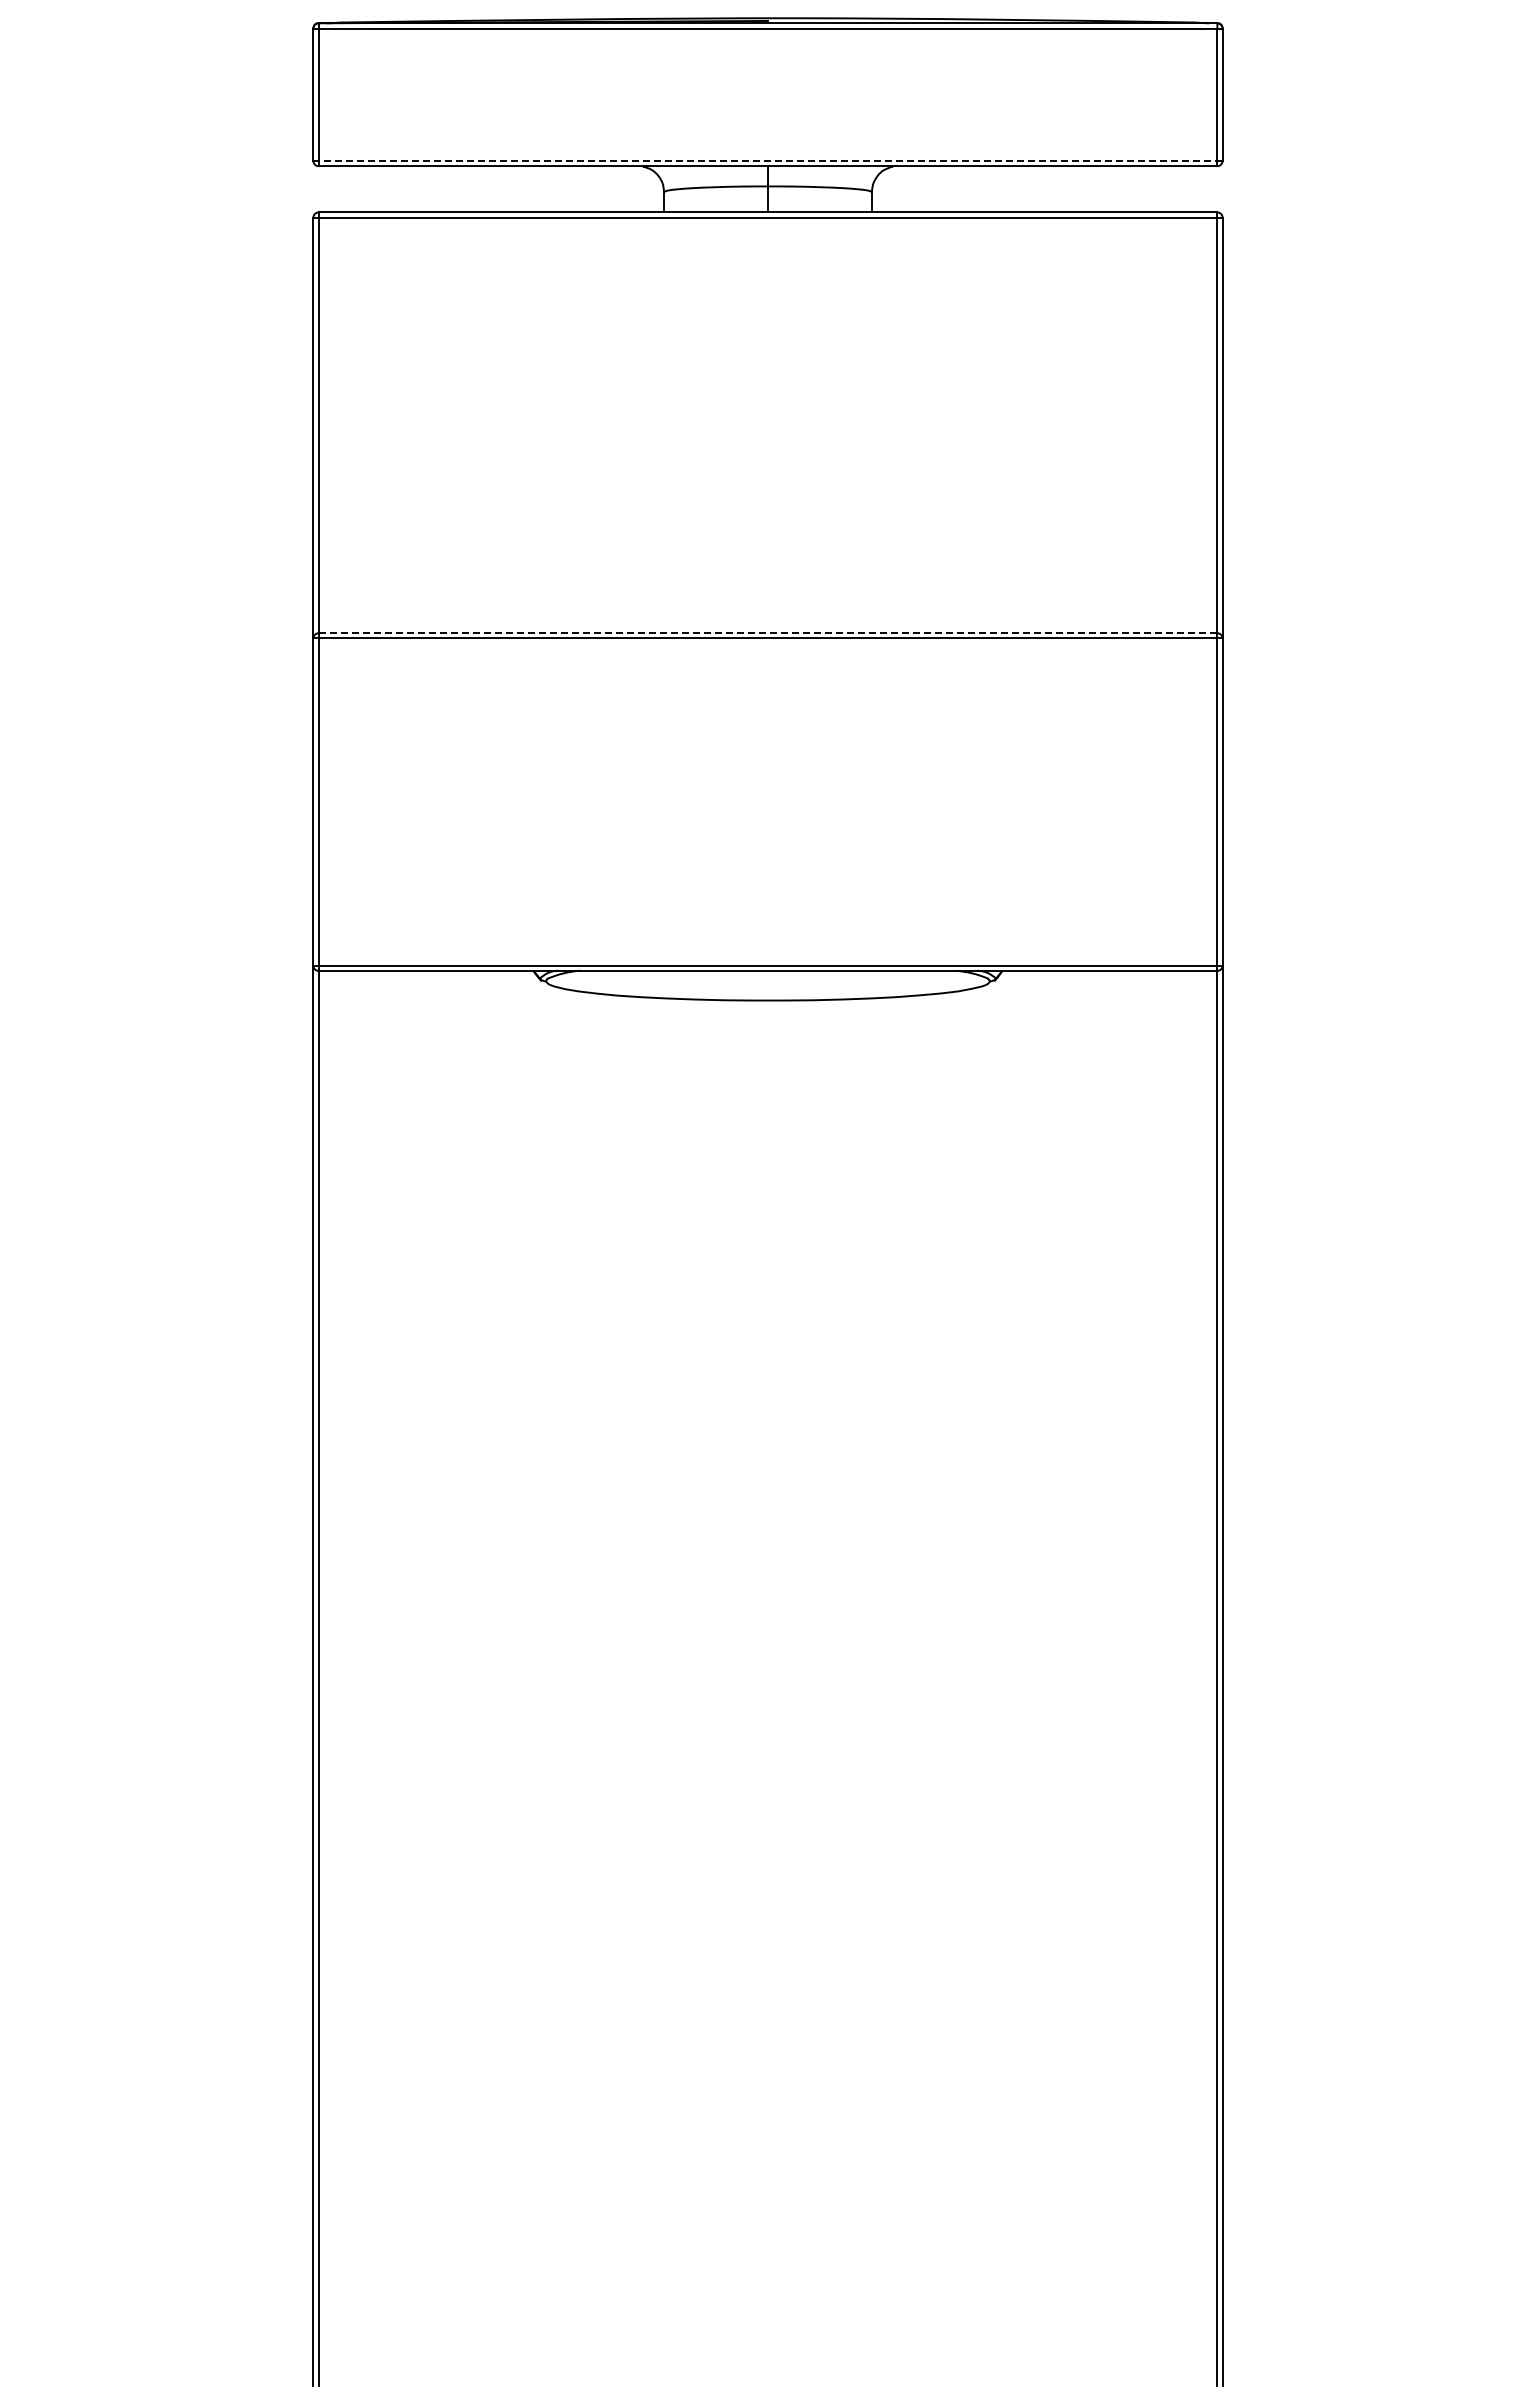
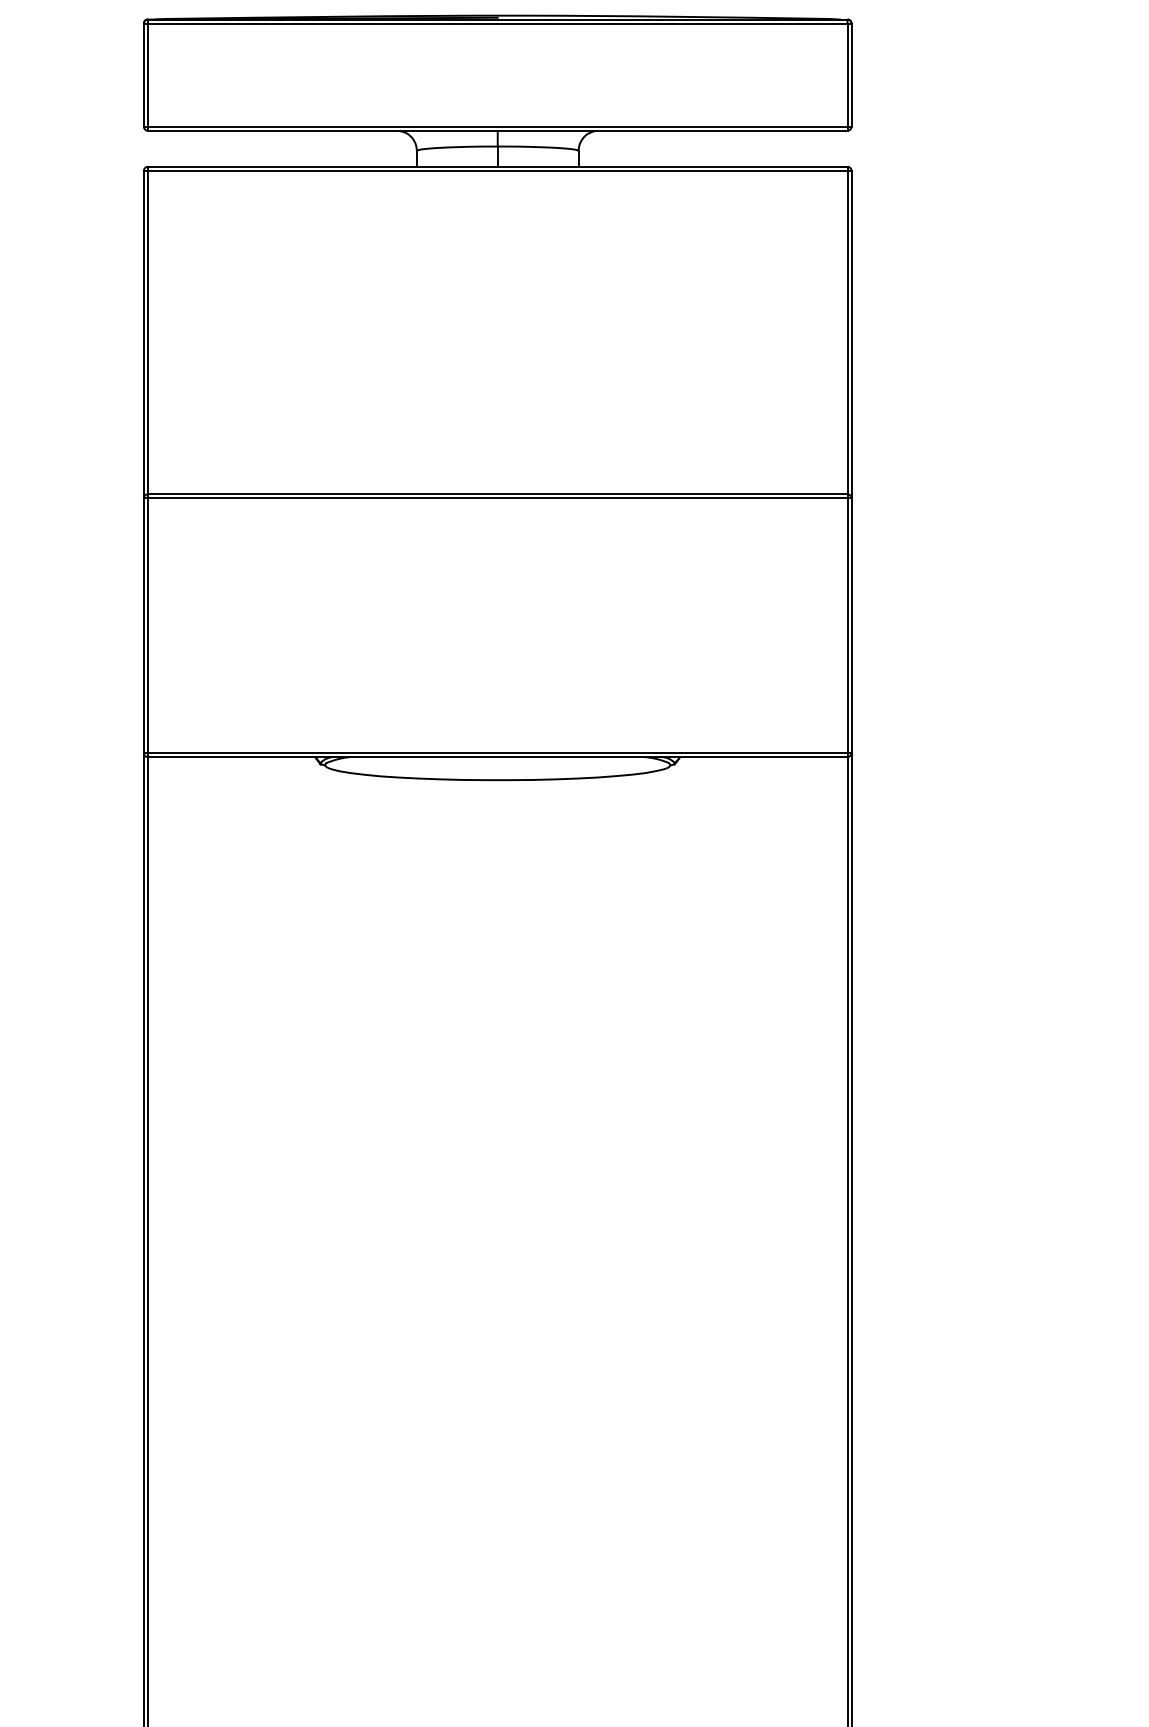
line: (768, 160) -> (498, 126), dashed -> solid
line: (768, 633) -> (498, 494), dashed -> solid

